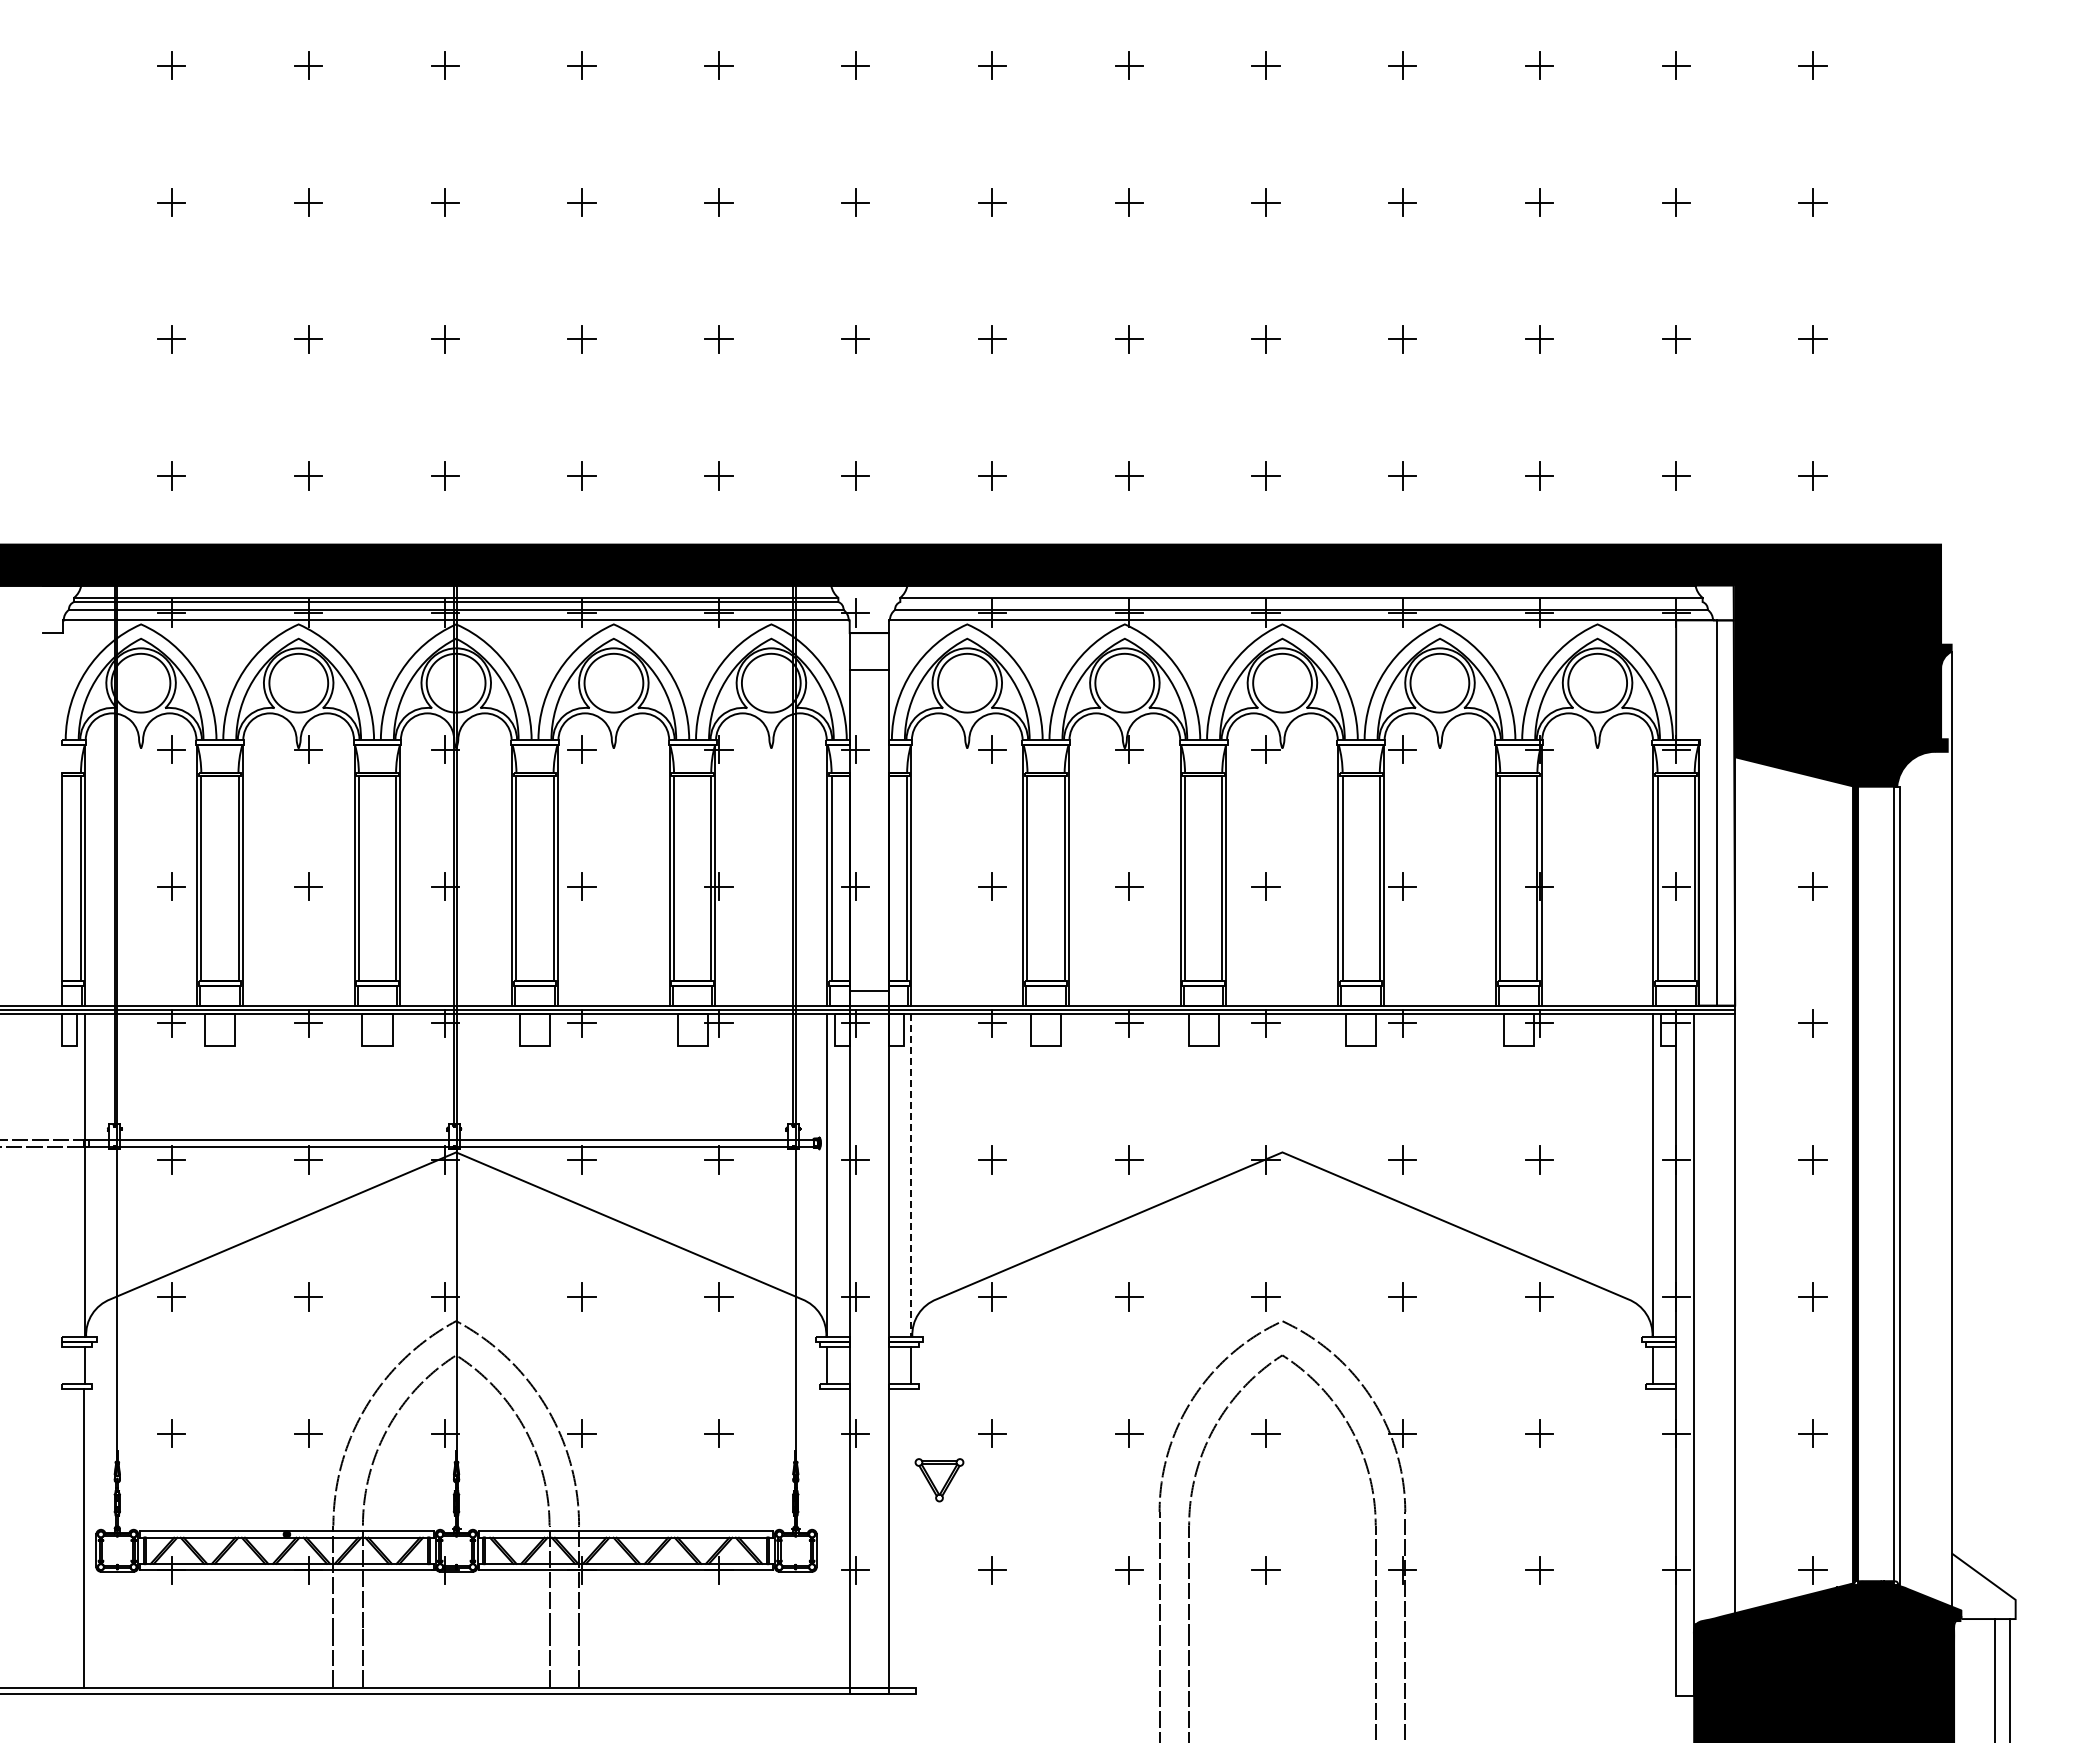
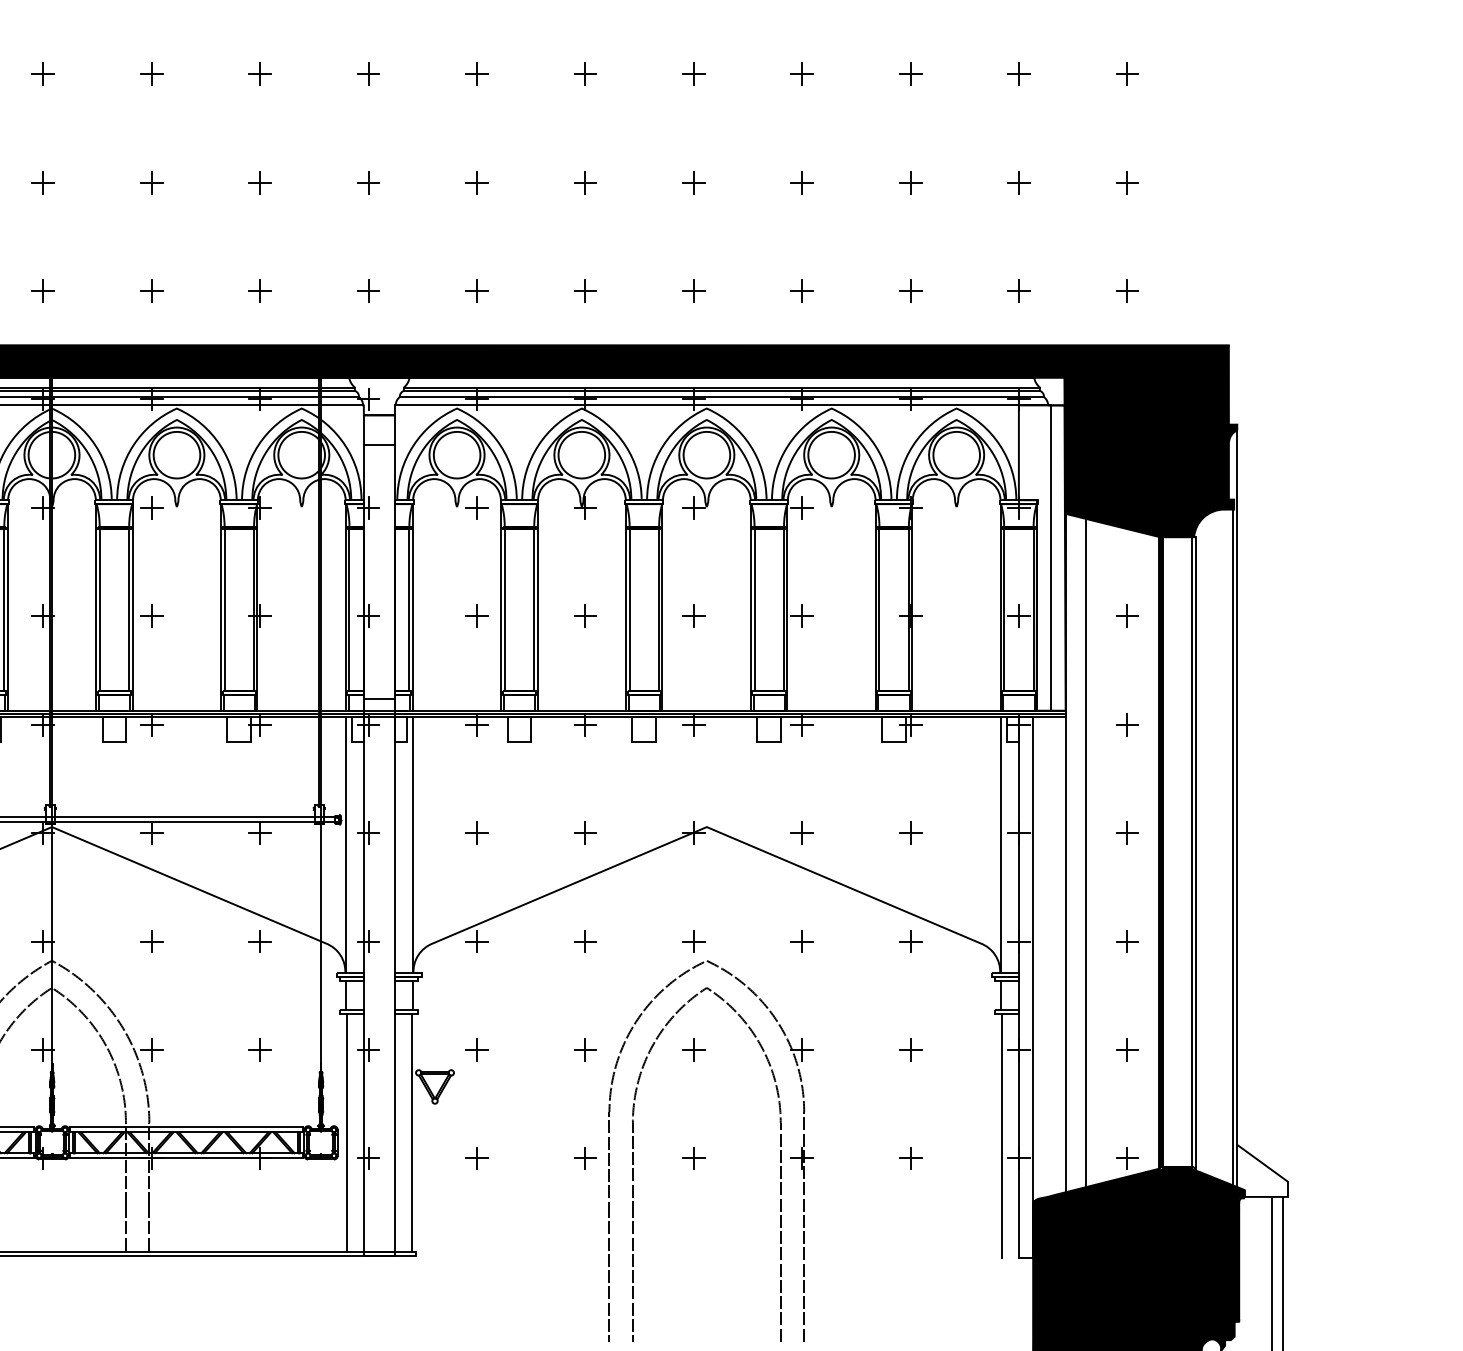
line: (1301, 602) -> (721, 391), added
line: (911, 1175) -> (412, 845), dashed -> solid
line: (1945, 1177) -> (1232, 846), added
line: (1760, 1184) -> (1085, 852), added
line: (828, 1538) -> (347, 1133), added
line: (910, 1538) -> (412, 1133), added
line: (1654, 1541) -> (1001, 1135), added

